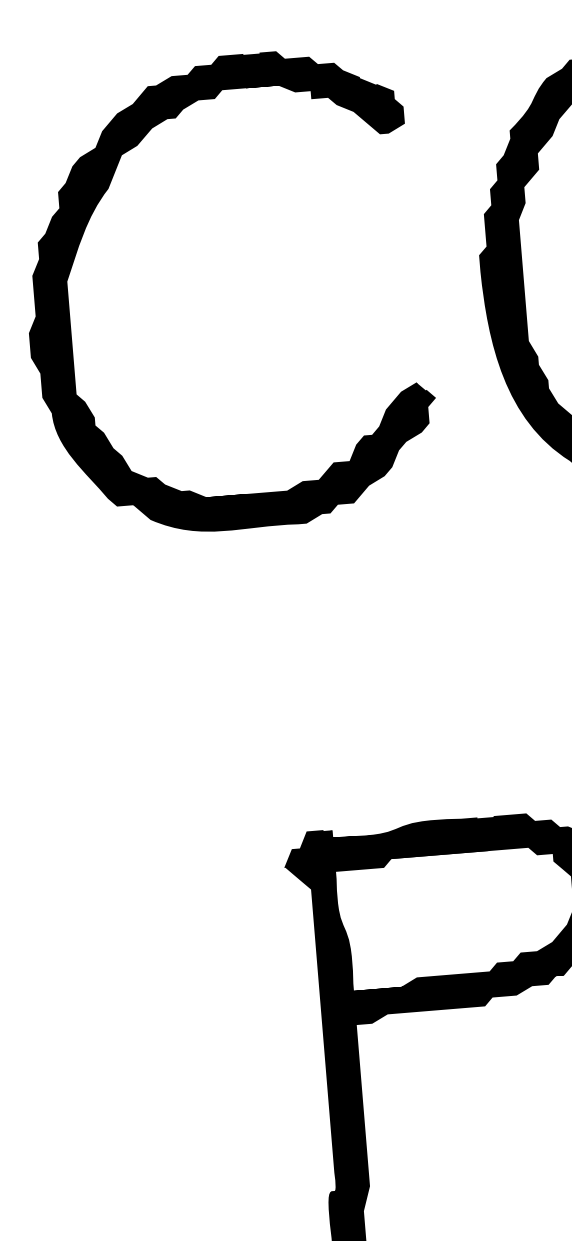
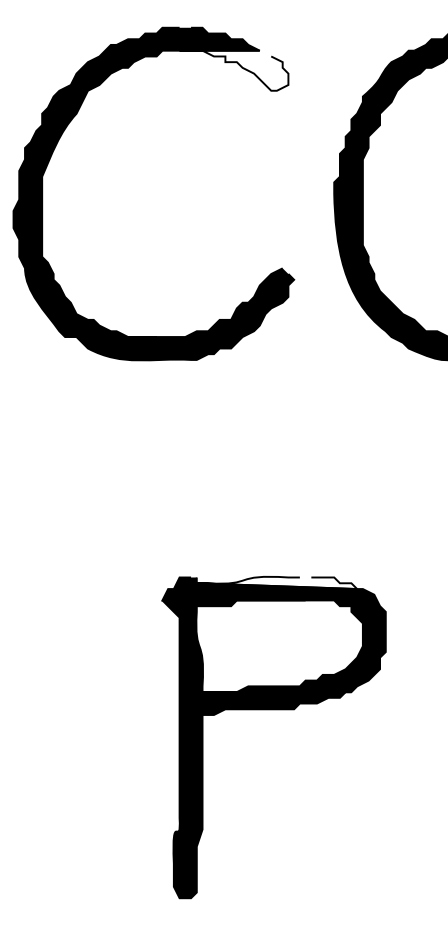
fill: (324, 109) -> (233, 70), removed
fill: (444, 828) -> (276, 582), removed

